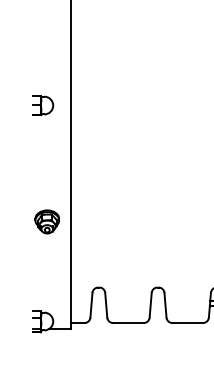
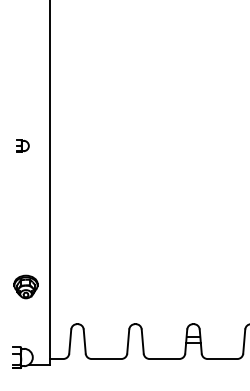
part: (42, 105) -> (22, 145), size x0.6
part: (46, 221) -> (25, 286), moved

